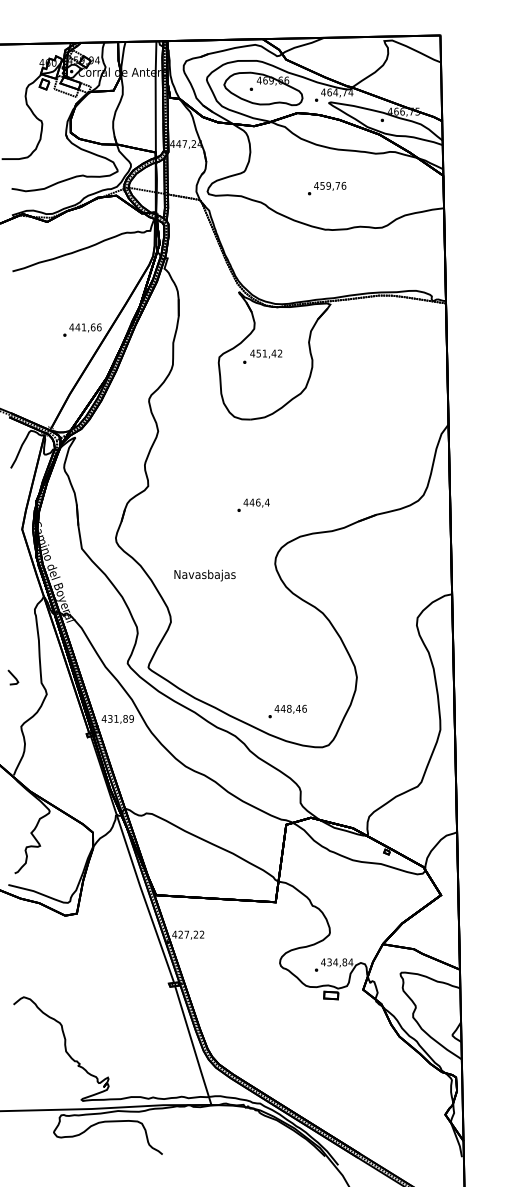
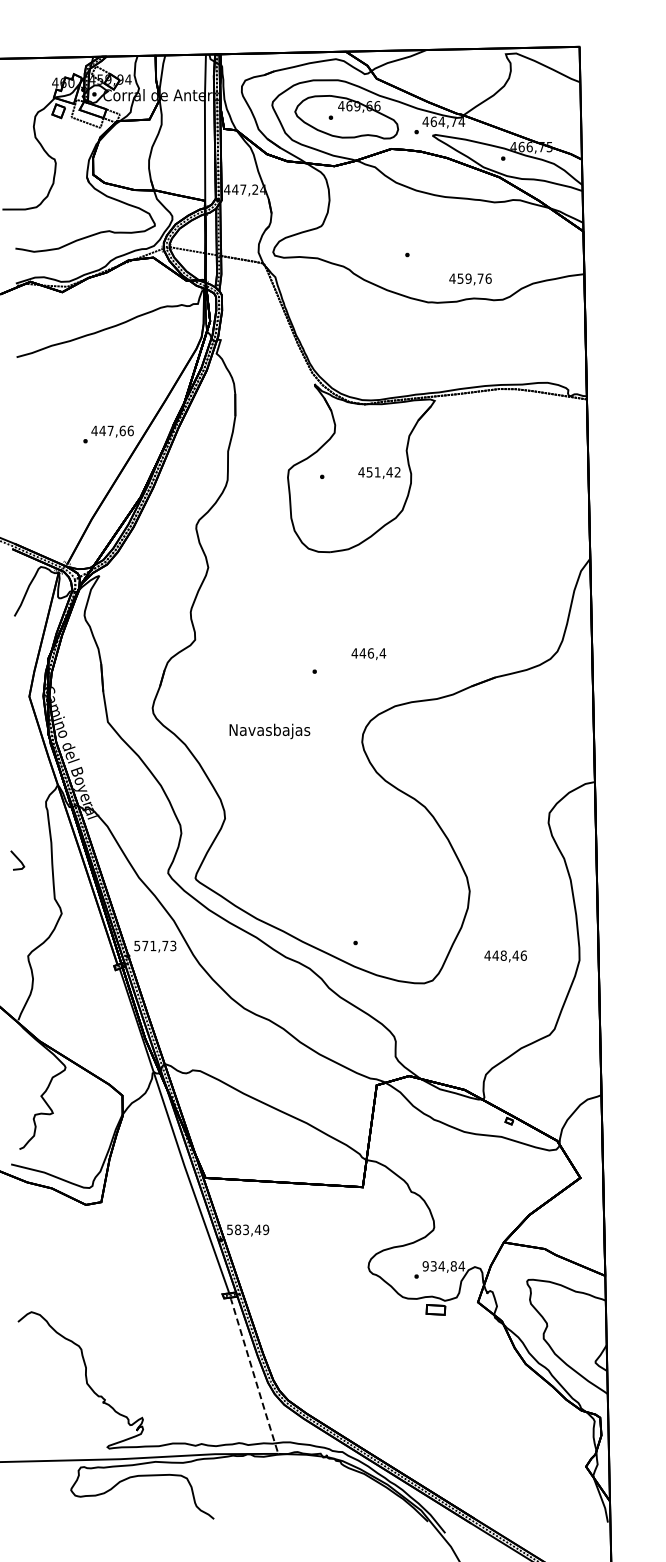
text: (330, 186) -> (470, 279), moved
text: (83, 327) -> (110, 430), 441,66 -> 447,66
text: (266, 353) -> (379, 472), moved
text: (256, 503) -> (368, 654), moved
text: (204, 575) -> (269, 731), moved
line: (13, 676) -> (17, 859), moved
text: (290, 709) -> (505, 956), moved
text: (118, 718) -> (155, 945), 431,89 -> 571,73
text: (188, 934) -> (247, 1229), 427,22 -> 583,49
text: (323, 962) -> (425, 1266), 434,84 -> 934,84
line: (193, 1045) -> (254, 1375), solid -> dashed

